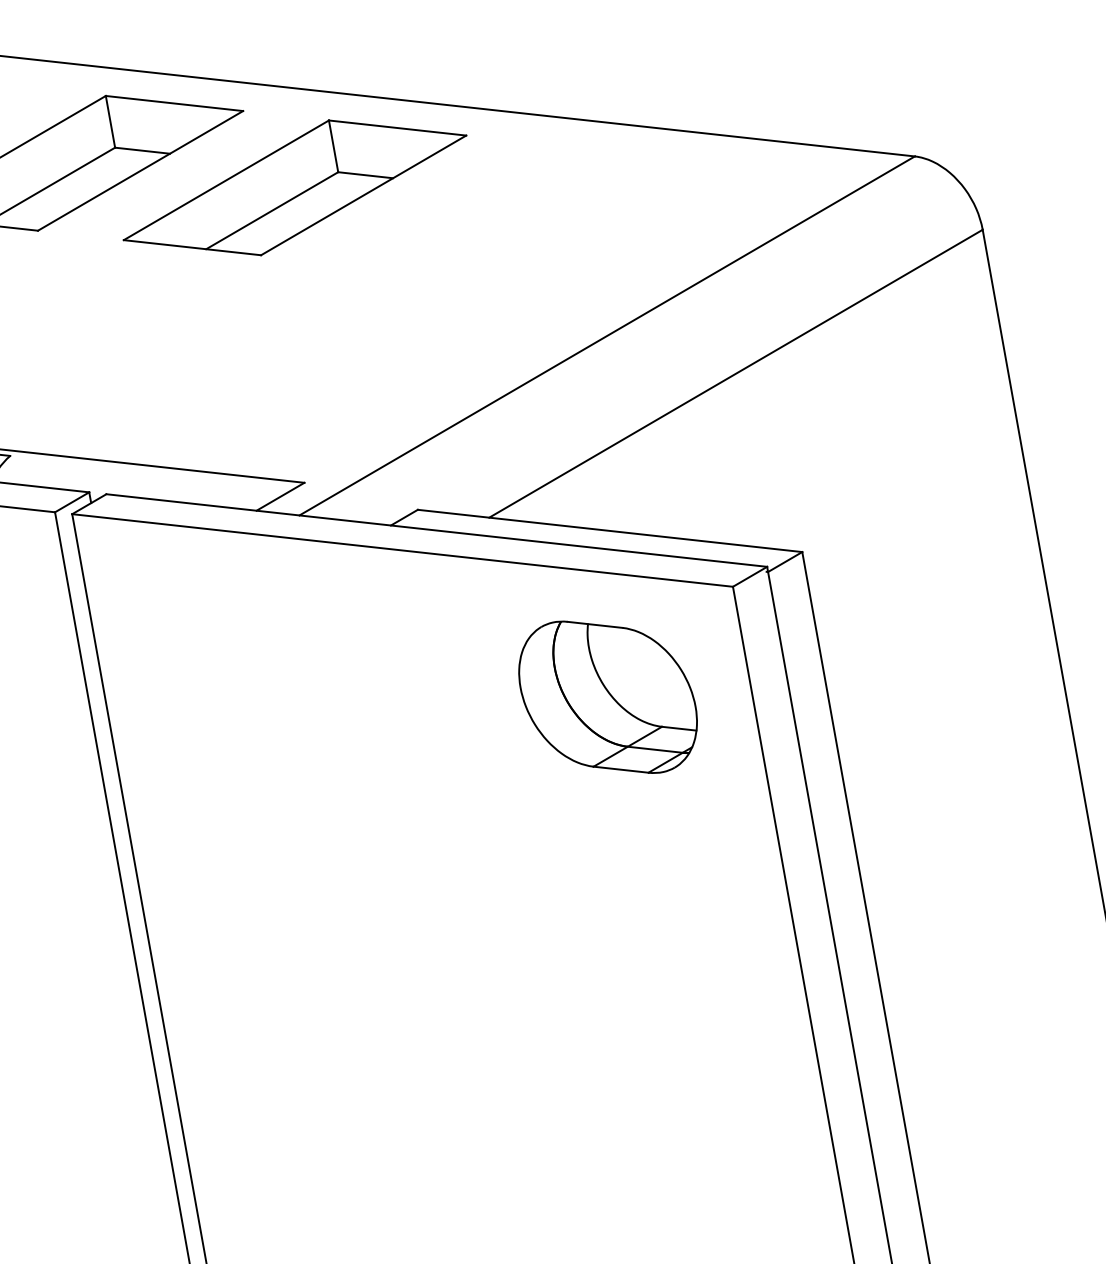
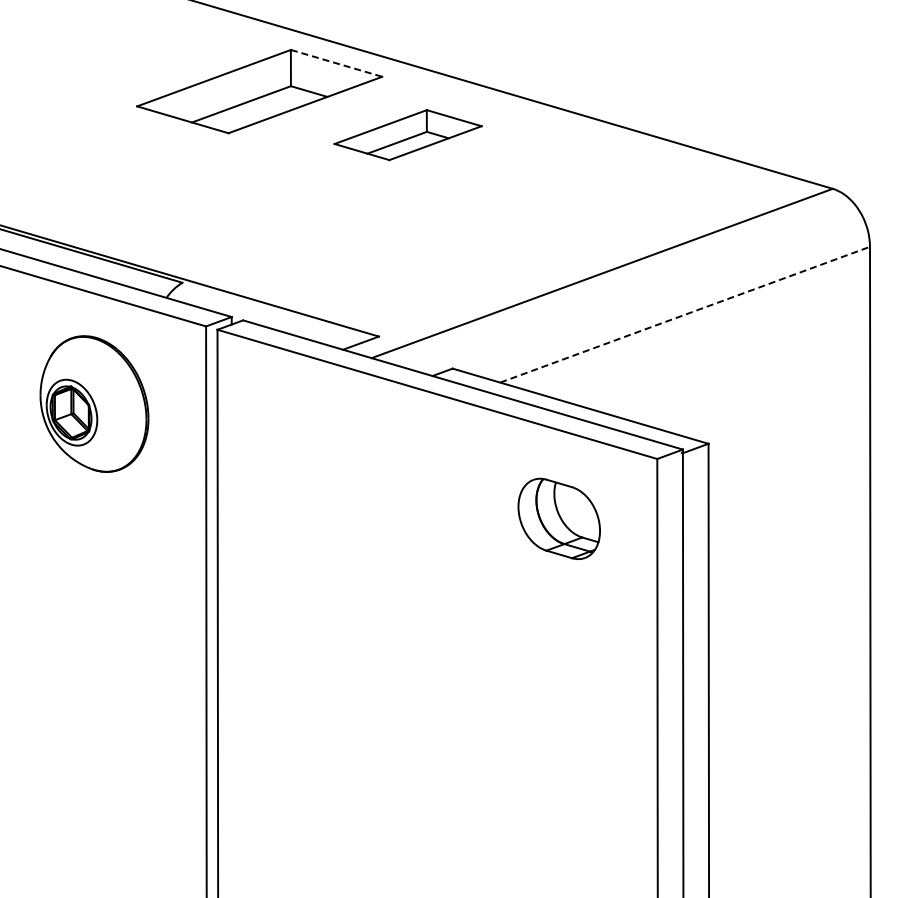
line: (174, 103) -> (336, 63), solid -> dashed
part: (293, 187) -> (407, 134), size x0.6
line: (736, 373) -> (685, 314), solid -> dashed
part: (608, 696) -> (559, 518), size x0.7

